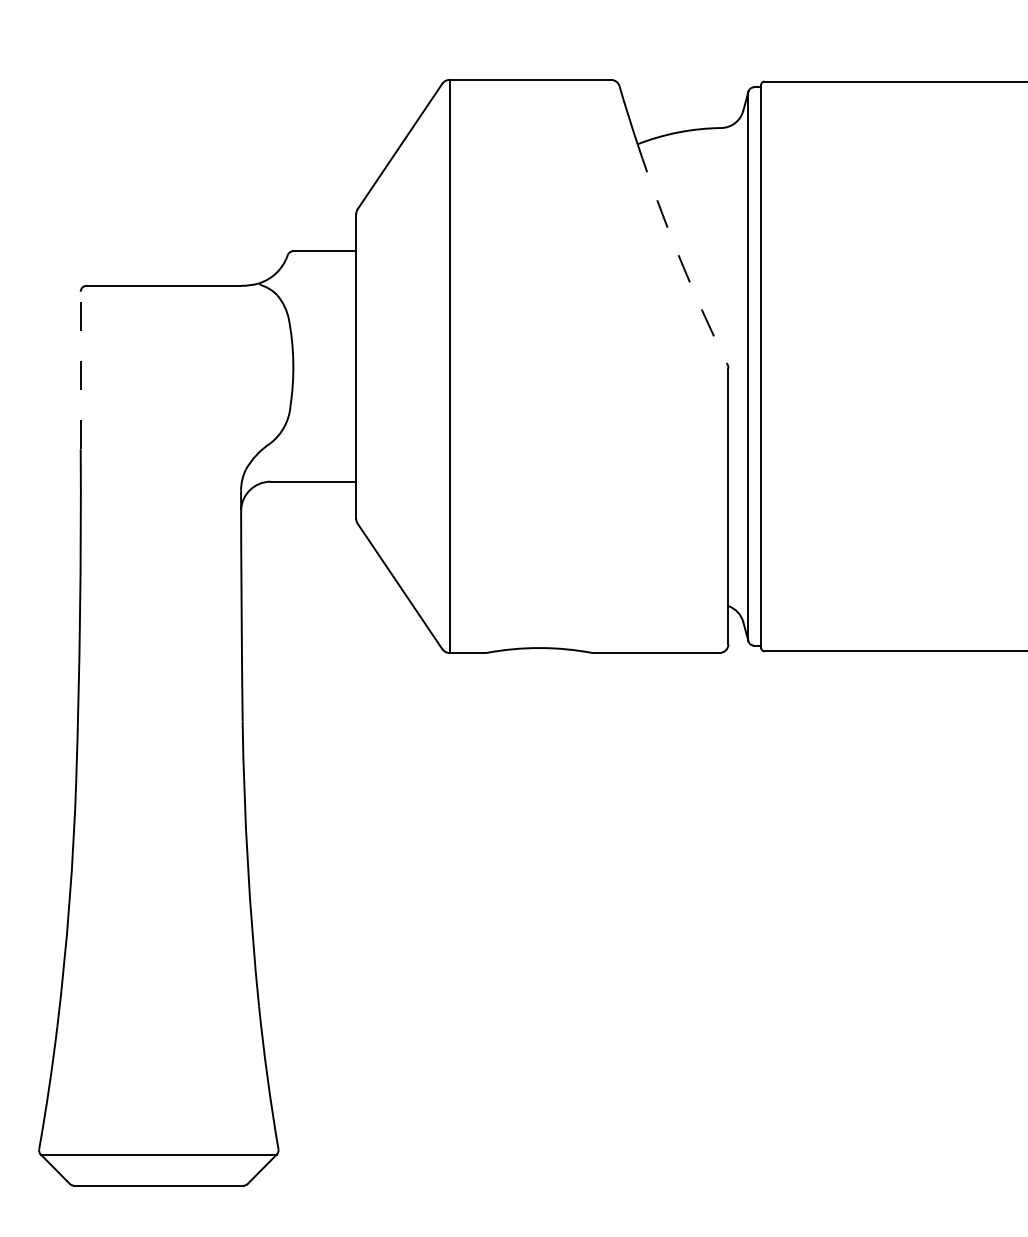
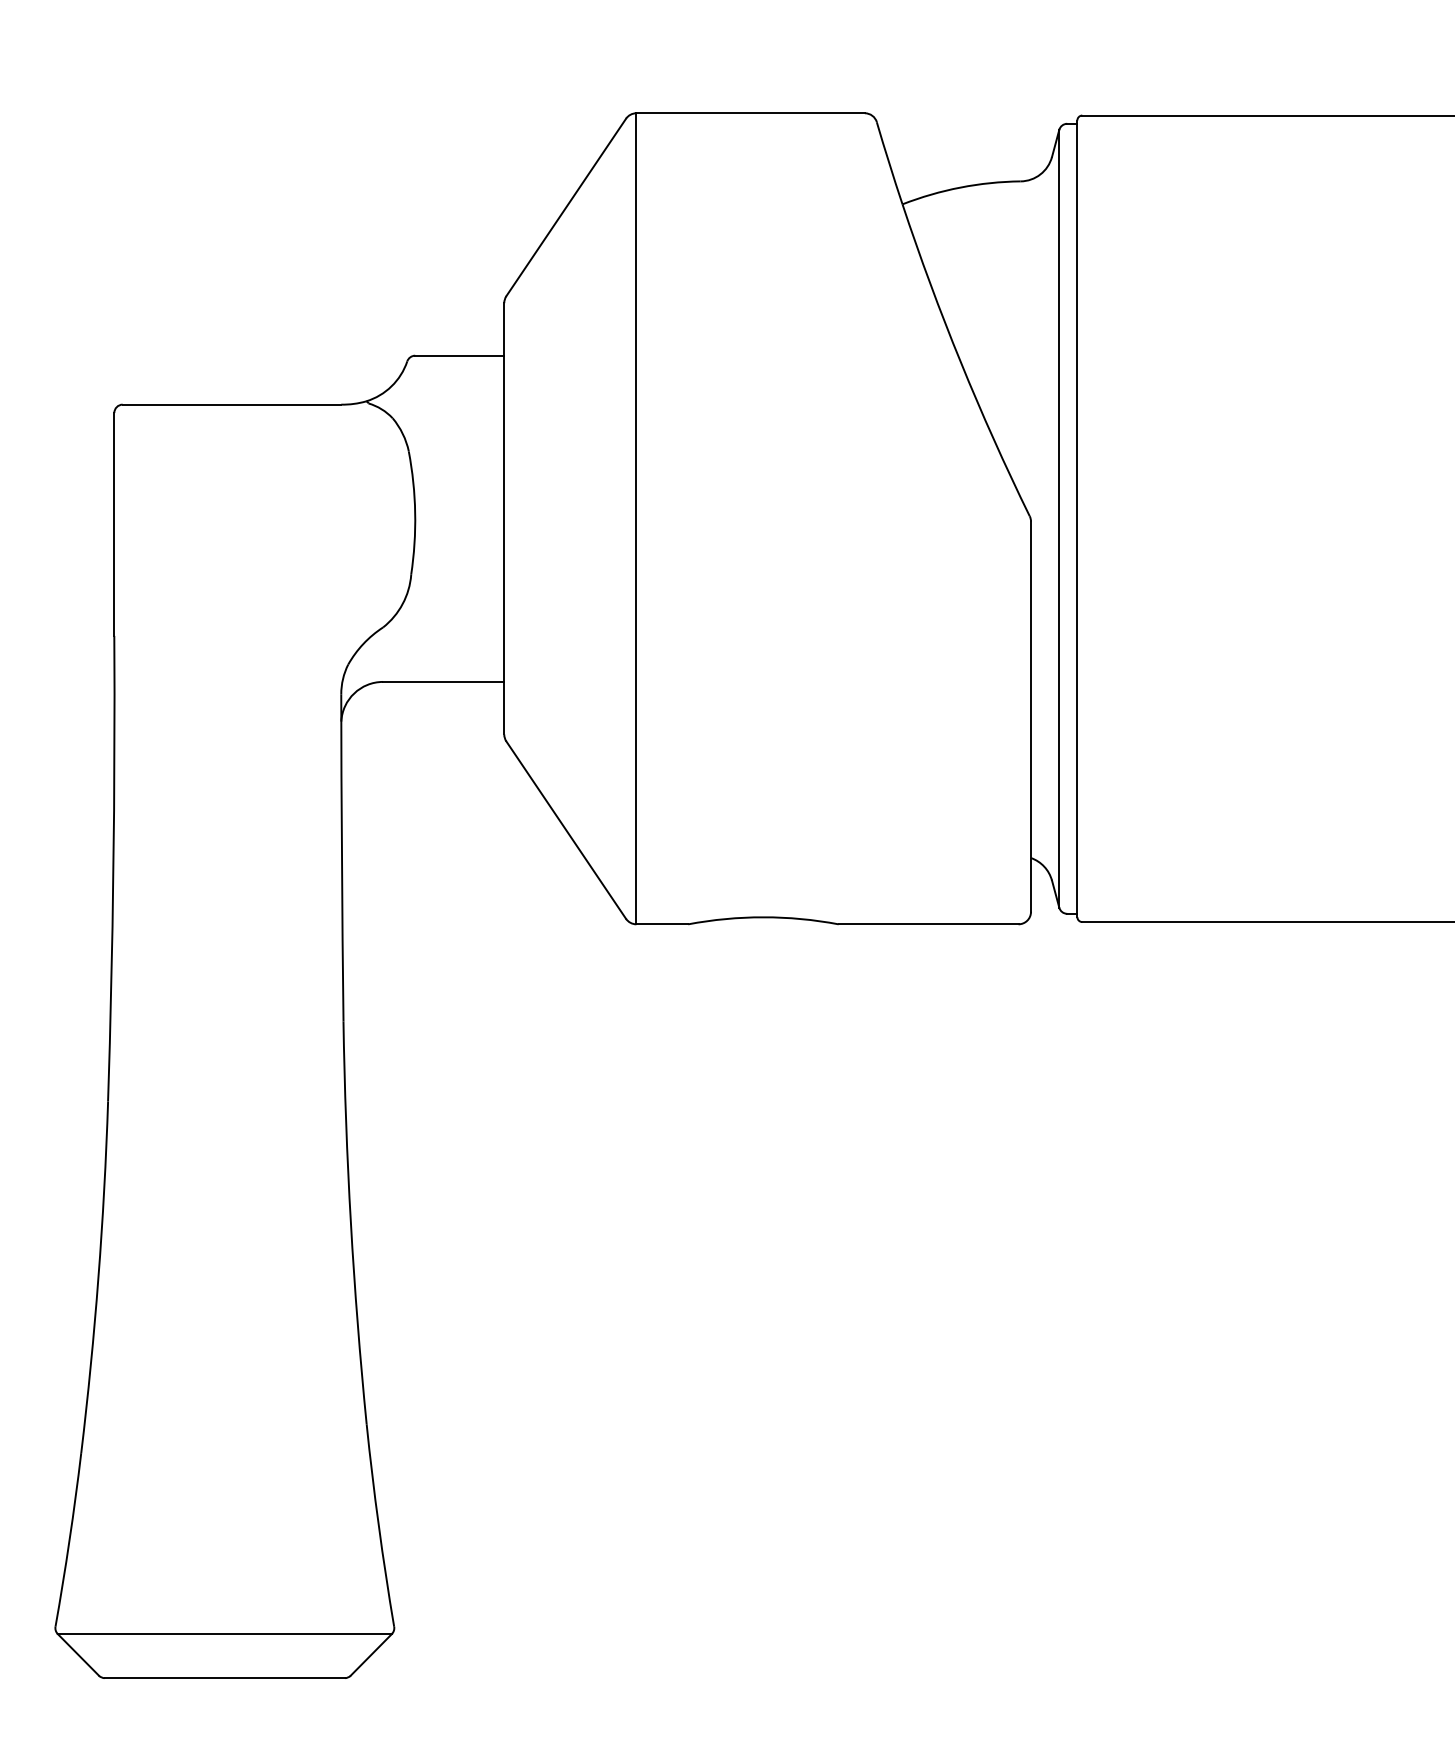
arc: (678, 256) -> (960, 362), dashed -> solid
line: (80, 369) -> (114, 523), dashed -> solid

